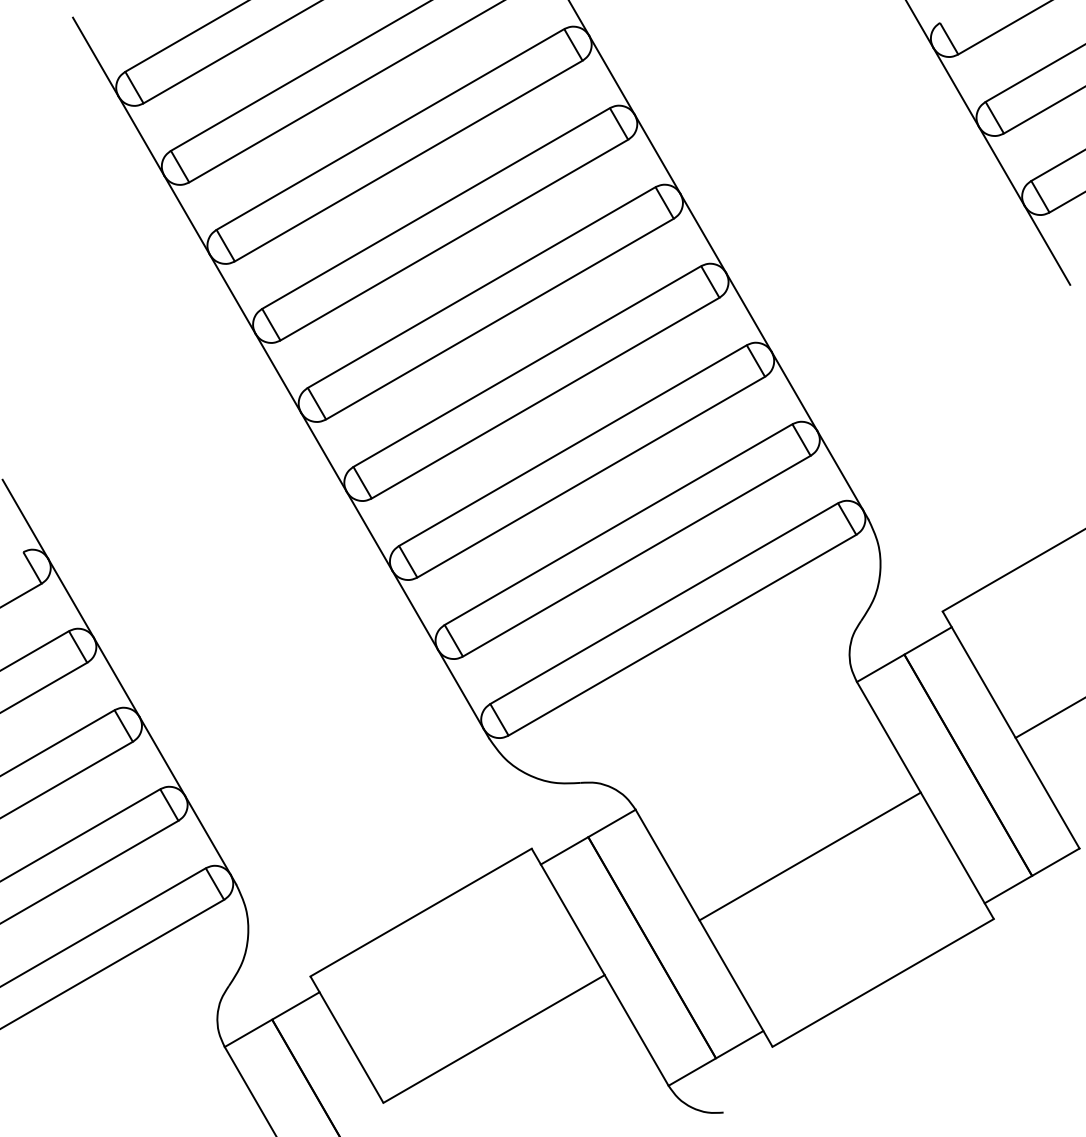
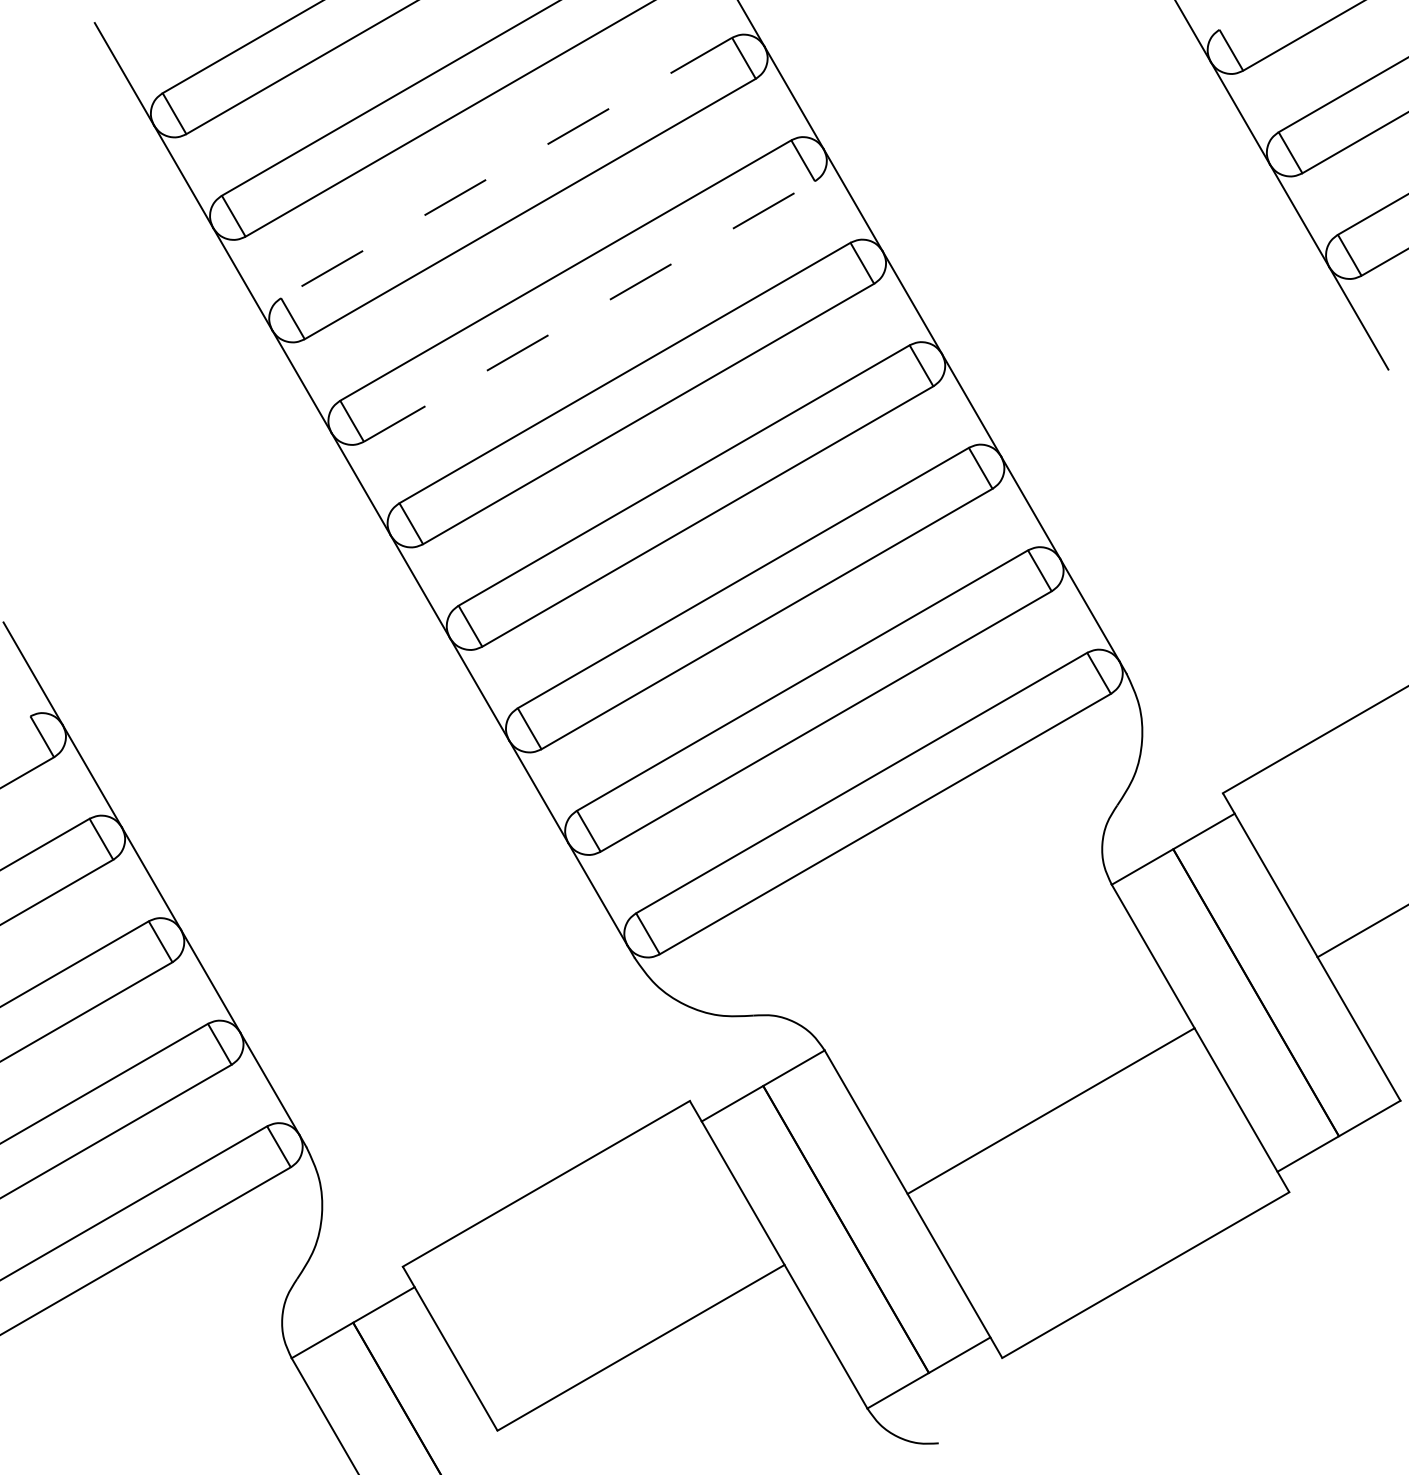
line: (390, 129) -> (506, 168), solid -> dashed
line: (454, 240) -> (589, 312), solid -> dashed

